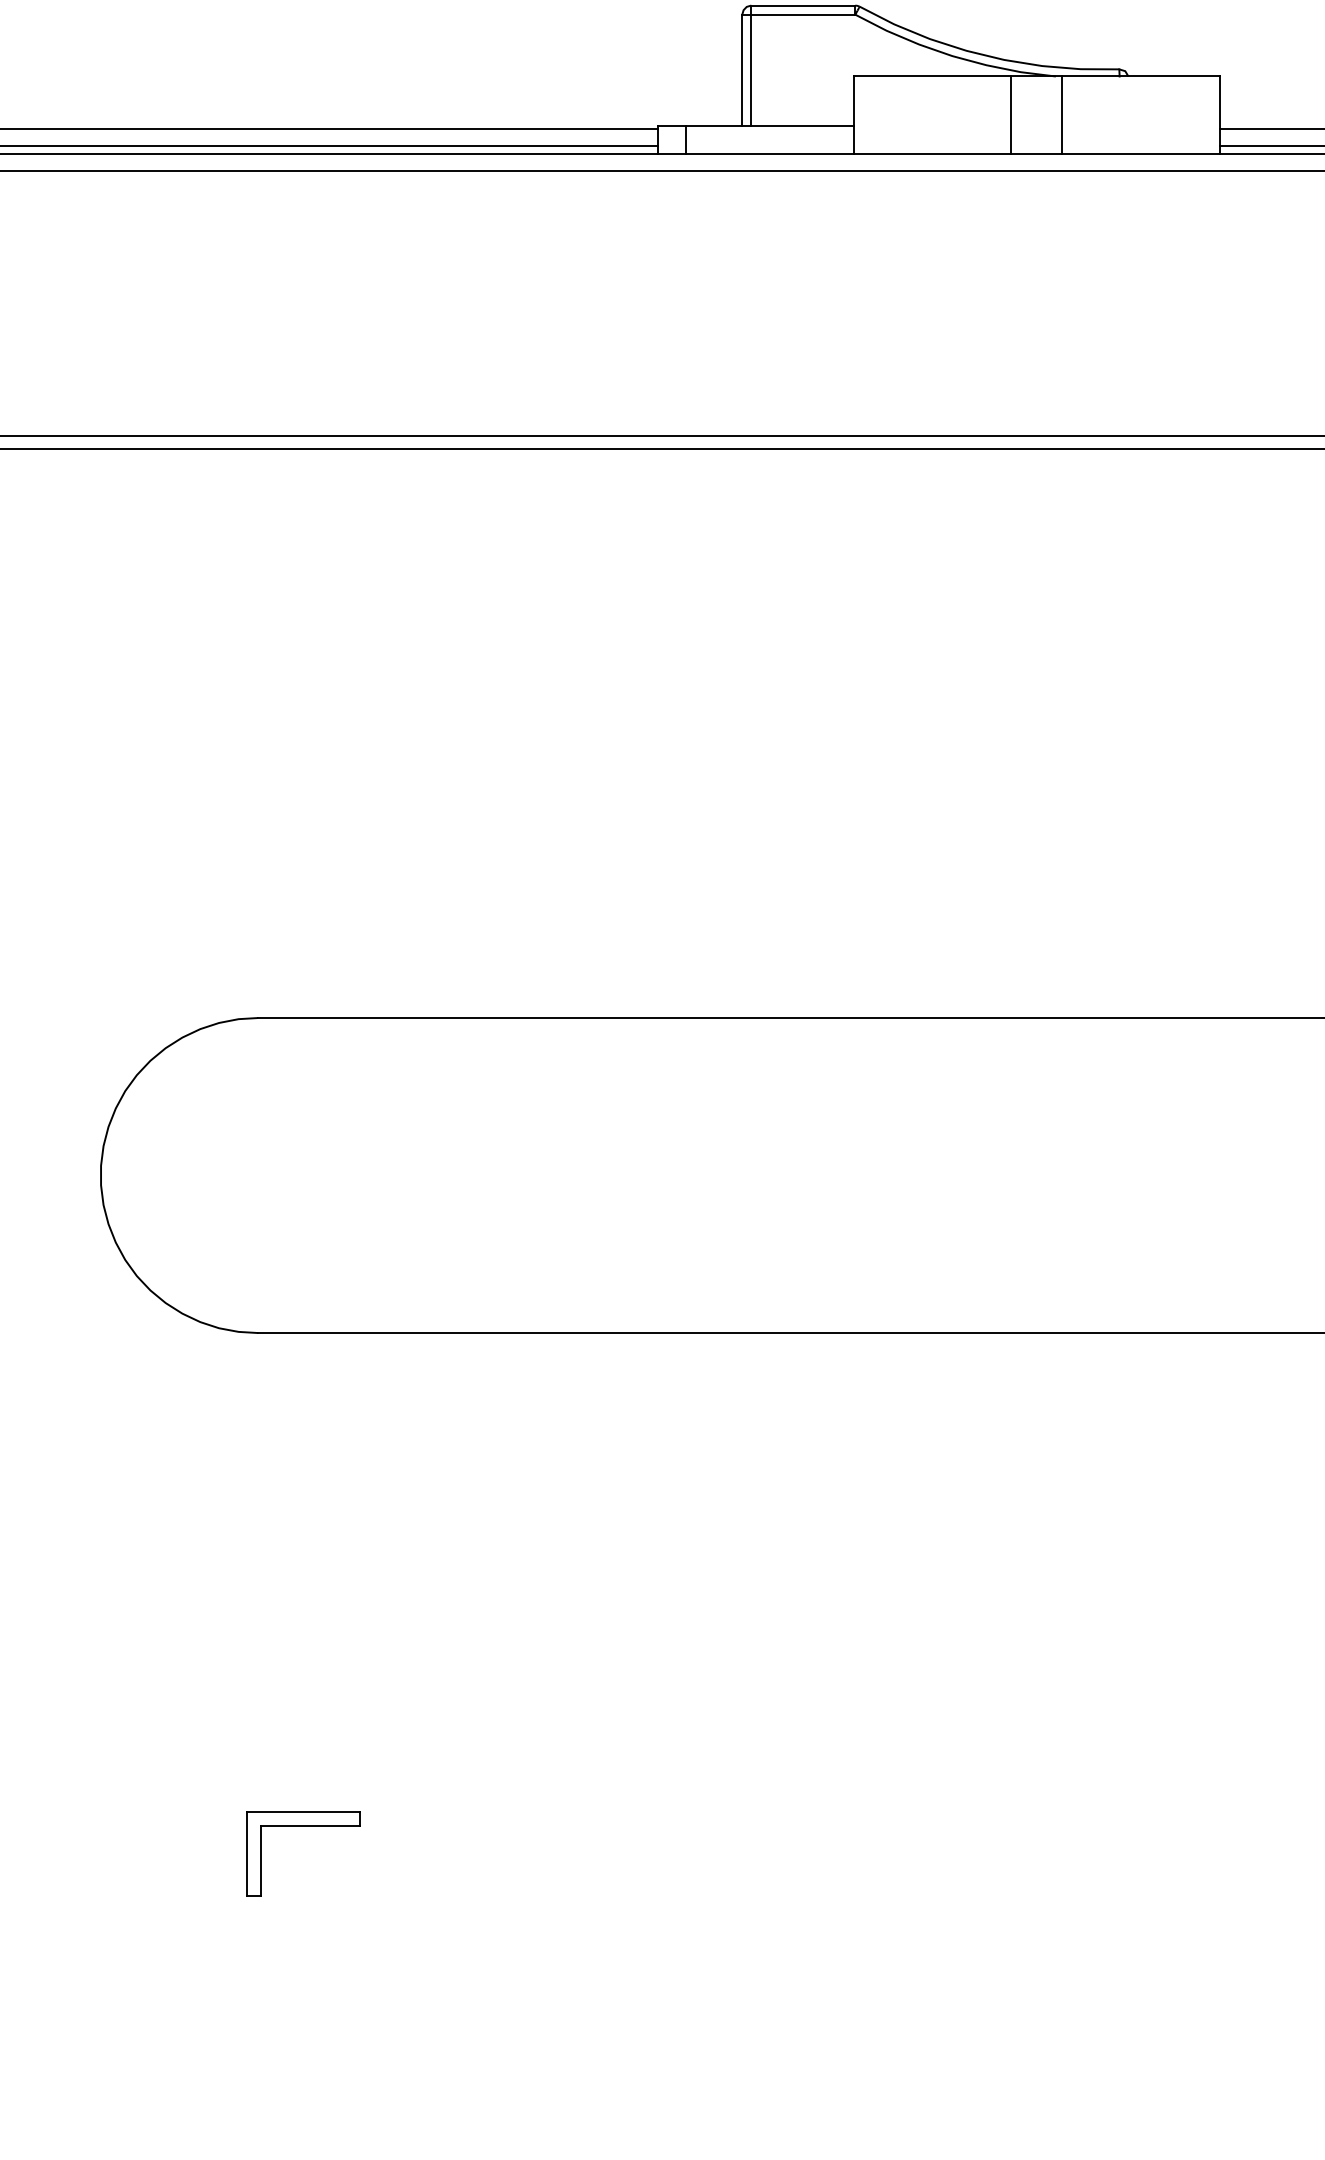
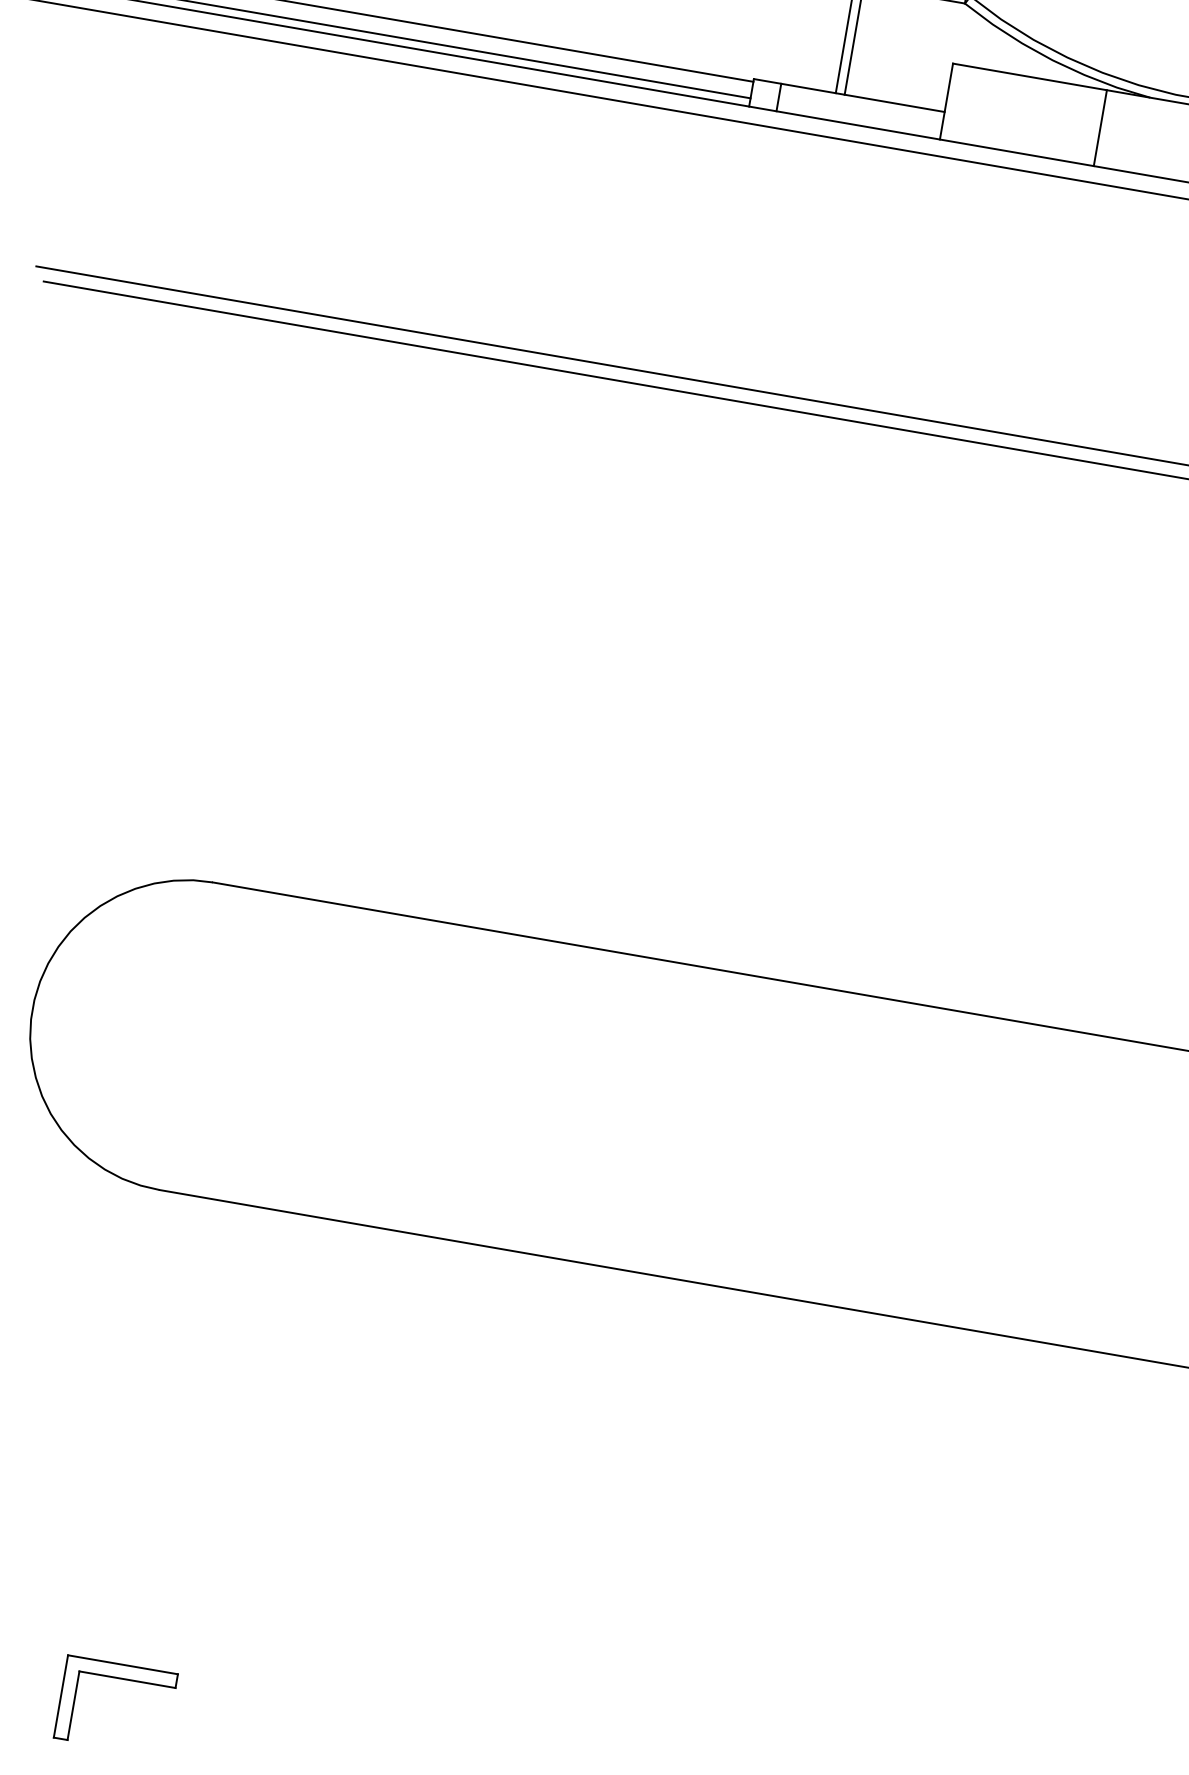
line: (1062, 115) -> (1150, 136), removed

